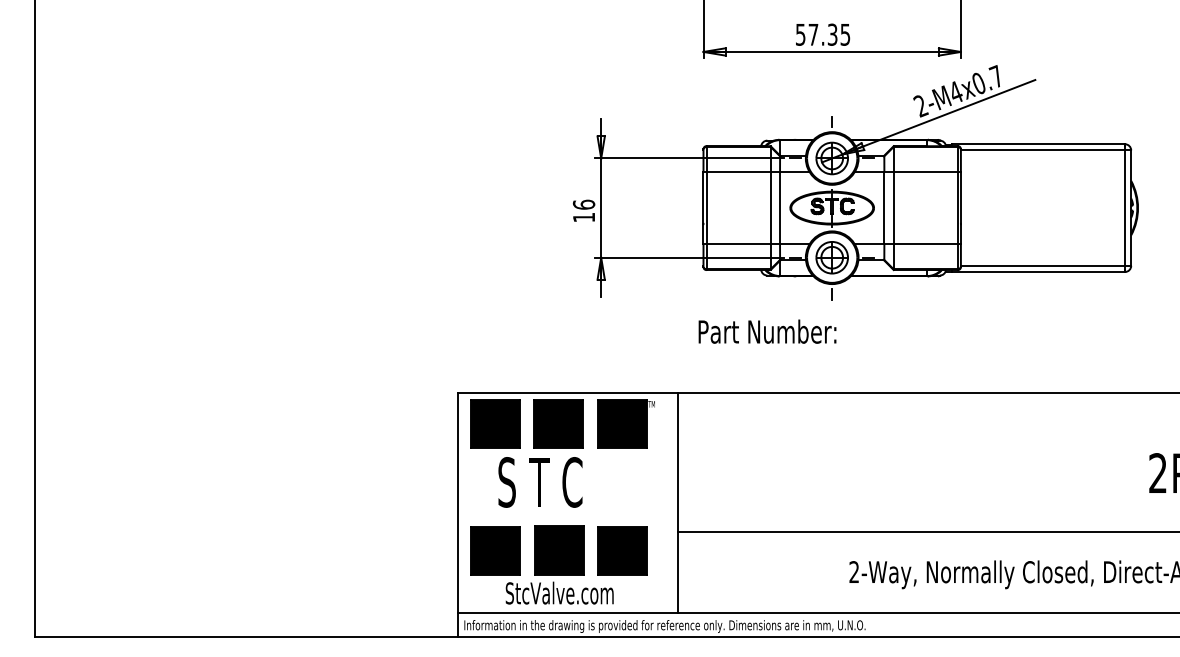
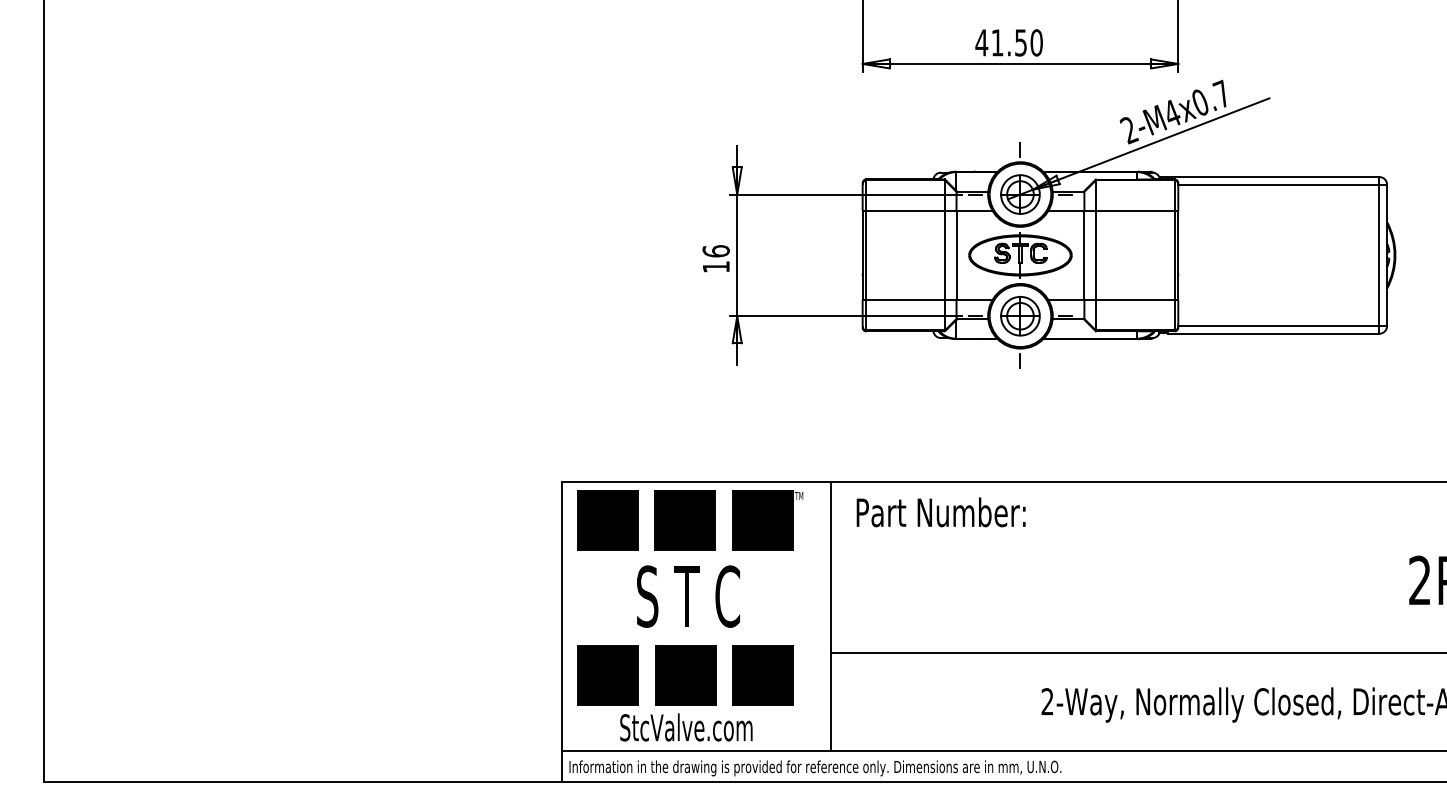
text: (822, 34) -> (1008, 42), 57.35 -> 41.50
text: (767, 331) -> (941, 512), moved
text: (540, 482) -> (688, 596), moved

